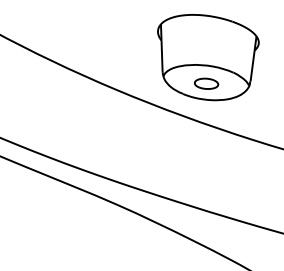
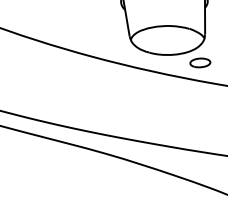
part: (206, 83) -> (200, 62), moved

